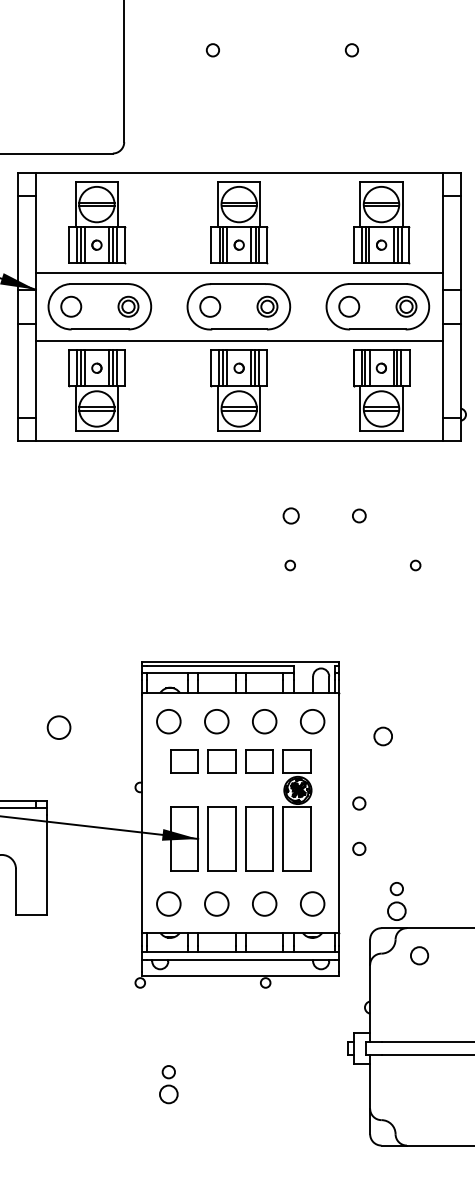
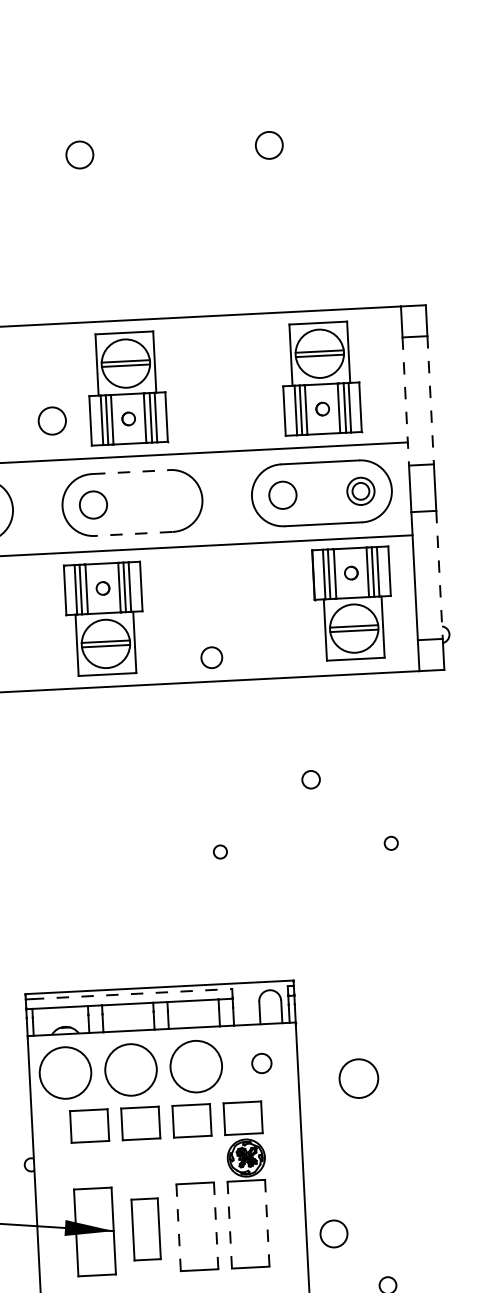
circle: (212, 50) -> (78, 155), size x1.6
circle: (351, 50) -> (268, 145), size x1.6
circle: (183, 243) -> (52, 420), added
line: (442, 243) -> (405, 402), solid -> dashed
line: (460, 243) -> (430, 401), solid -> dashed
line: (238, 284) -> (130, 472), solid -> dashed
part: (267, 306) -> (171, 500), removed
line: (239, 329) -> (134, 533), solid -> dashed
line: (460, 370) -> (438, 574), solid -> dashed
part: (238, 390) -> (103, 618), moved
part: (381, 390) -> (352, 603), moved
circle: (290, 515) -> (210, 657), moved
line: (220, 666) -> (132, 994), solid -> dashed
circle: (168, 721) -> (65, 1073), size x1.6
circle: (216, 721) -> (130, 1069), size x1.6
circle: (264, 721) -> (196, 1066), size x1.6
circle: (312, 721) -> (261, 1063), size x0.6
circle: (383, 736) -> (359, 1078), size x1.6
circle: (359, 803) -> (331, 1171), removed
part: (221, 838) -> (145, 1228), size x0.7
line: (245, 838) -> (178, 1227), solid -> dashed
line: (273, 838) -> (216, 1225), solid -> dashed
line: (283, 838) -> (230, 1224), solid -> dashed
line: (310, 838) -> (266, 1222), solid -> dashed
circle: (359, 848) -> (334, 1232), size x1.6

